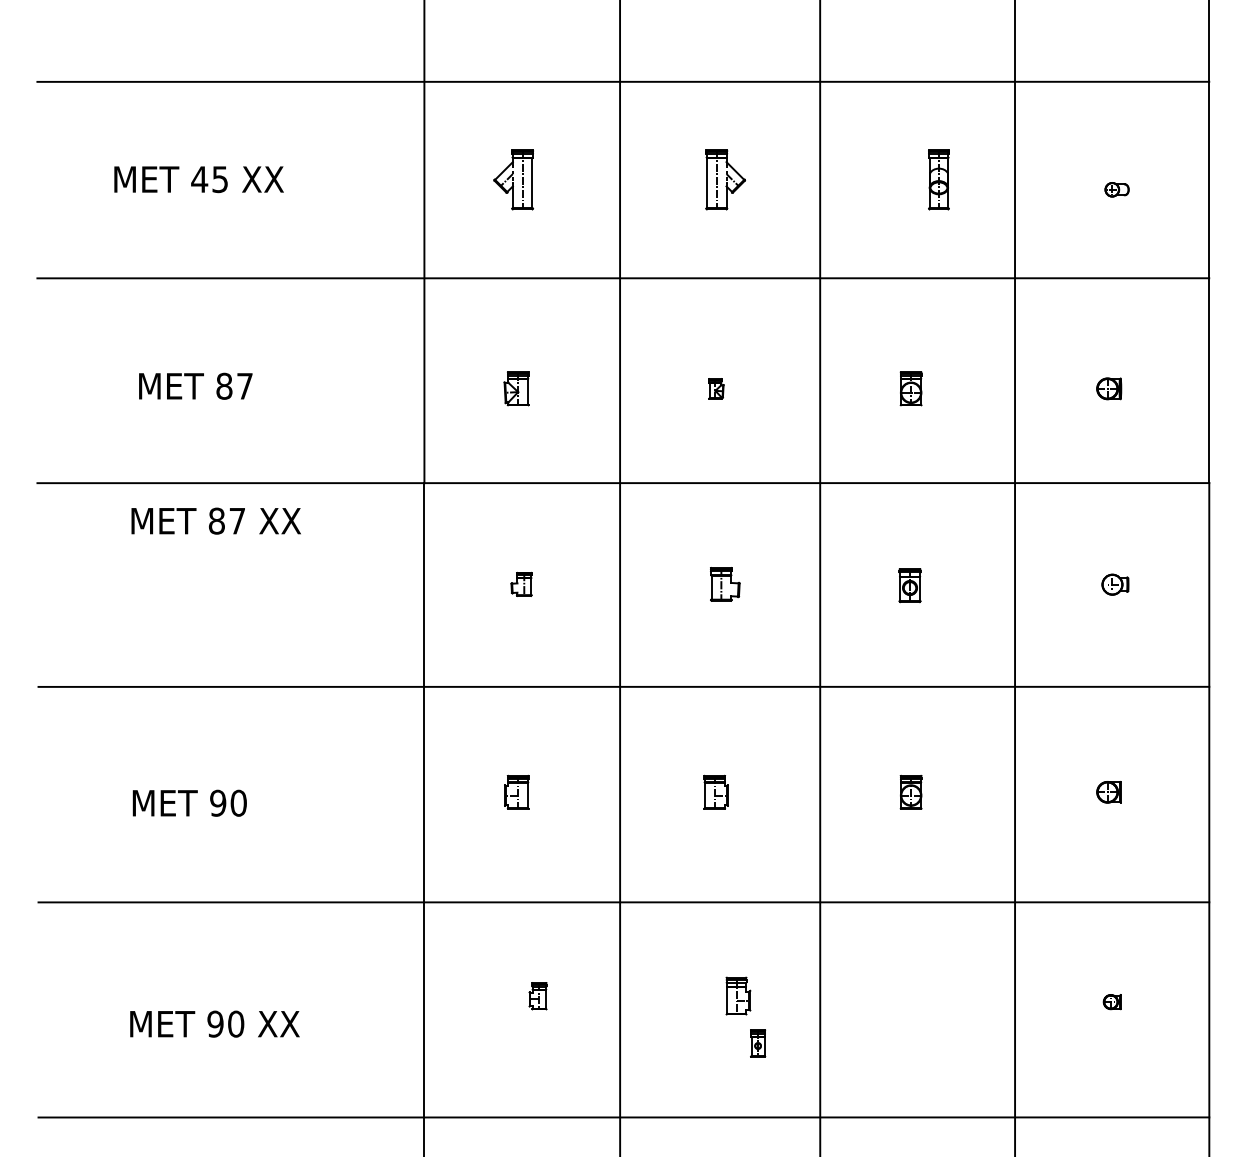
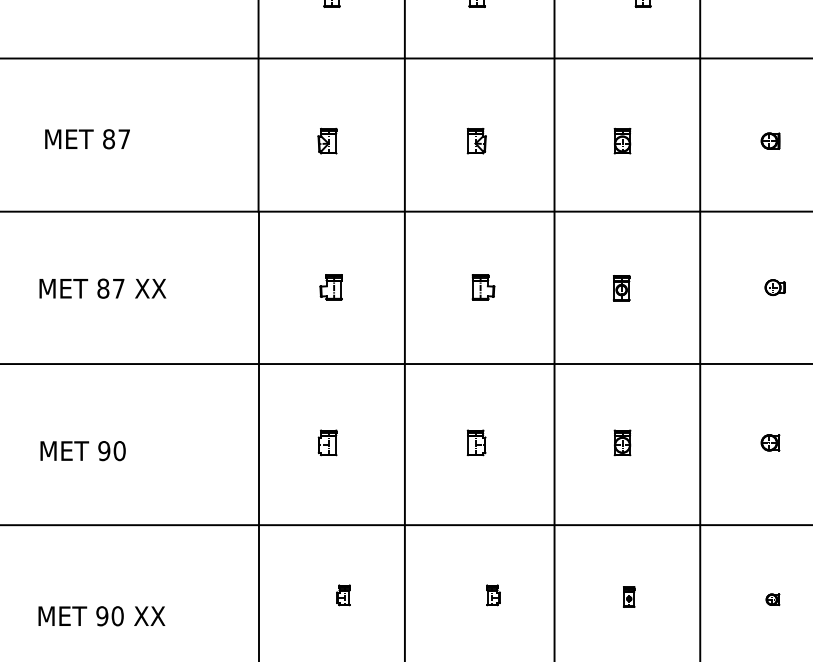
part: (716, 388) -> (476, 140), size x1.67
text: (215, 520) -> (102, 288), moved
part: (521, 584) -> (331, 287), size x1.43
part: (738, 996) -> (493, 595), size x0.71
part: (758, 1043) -> (629, 597), moved

